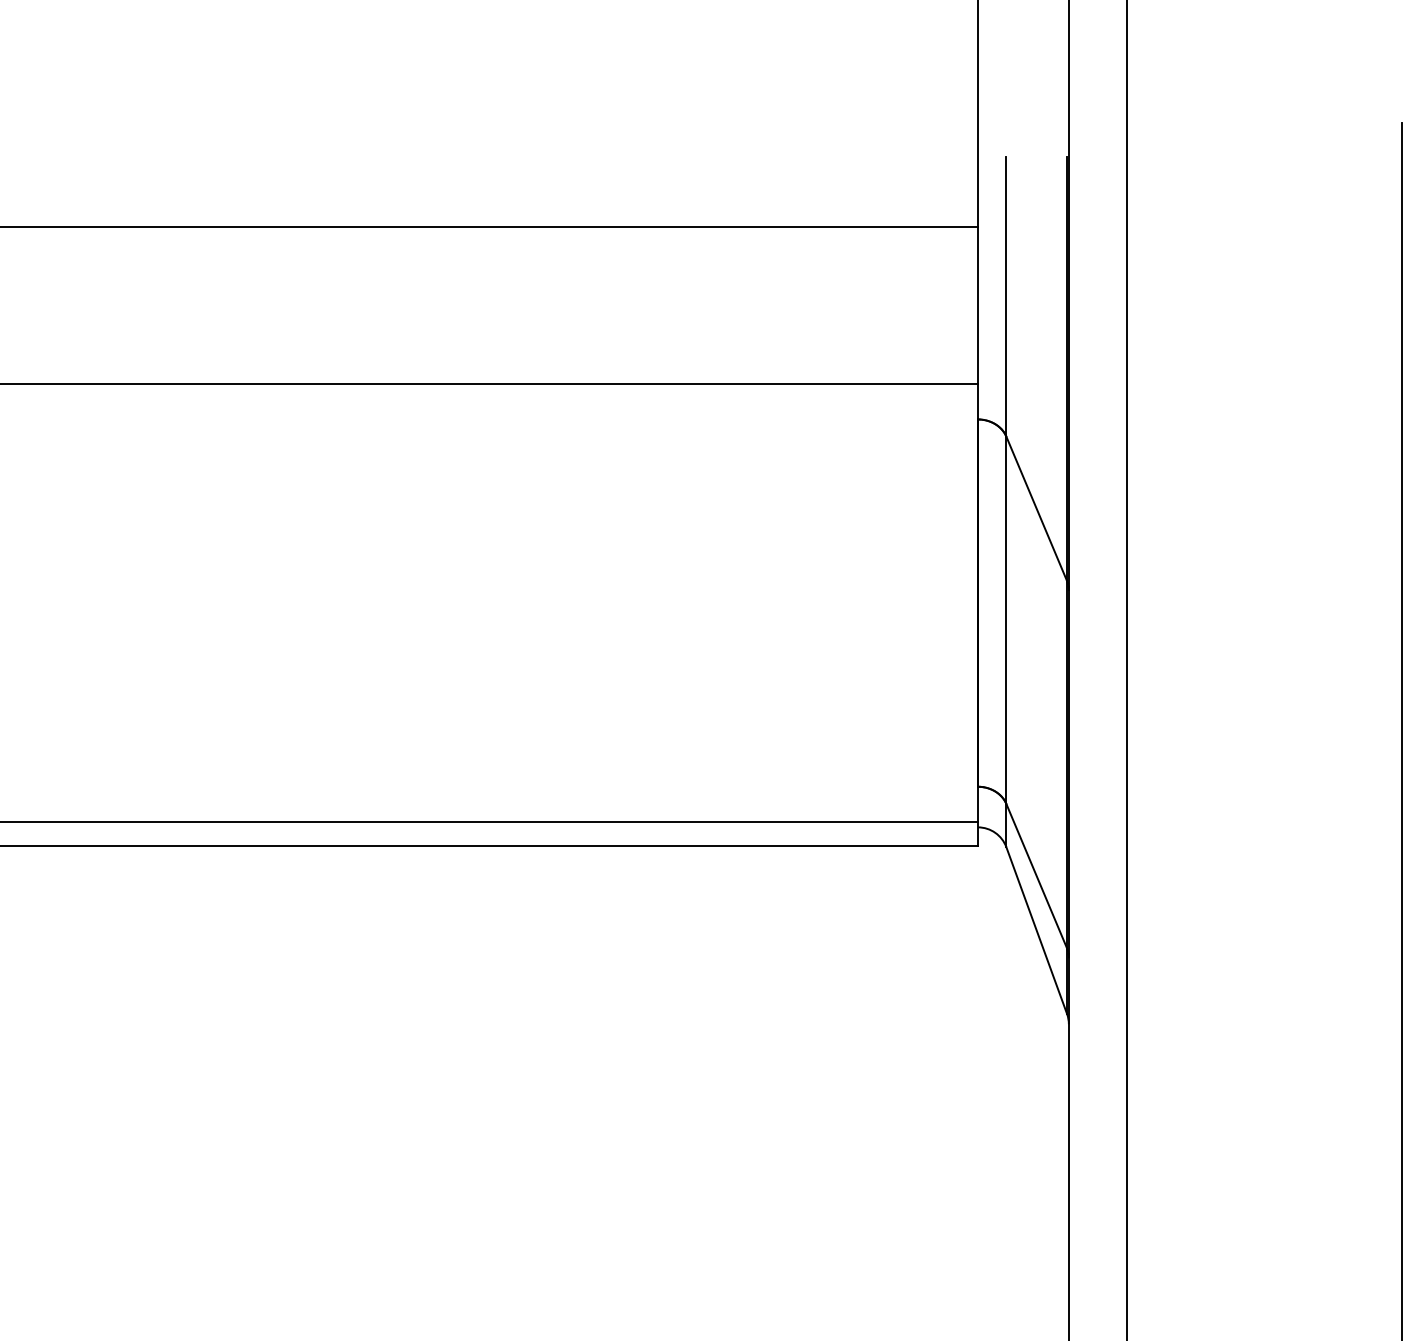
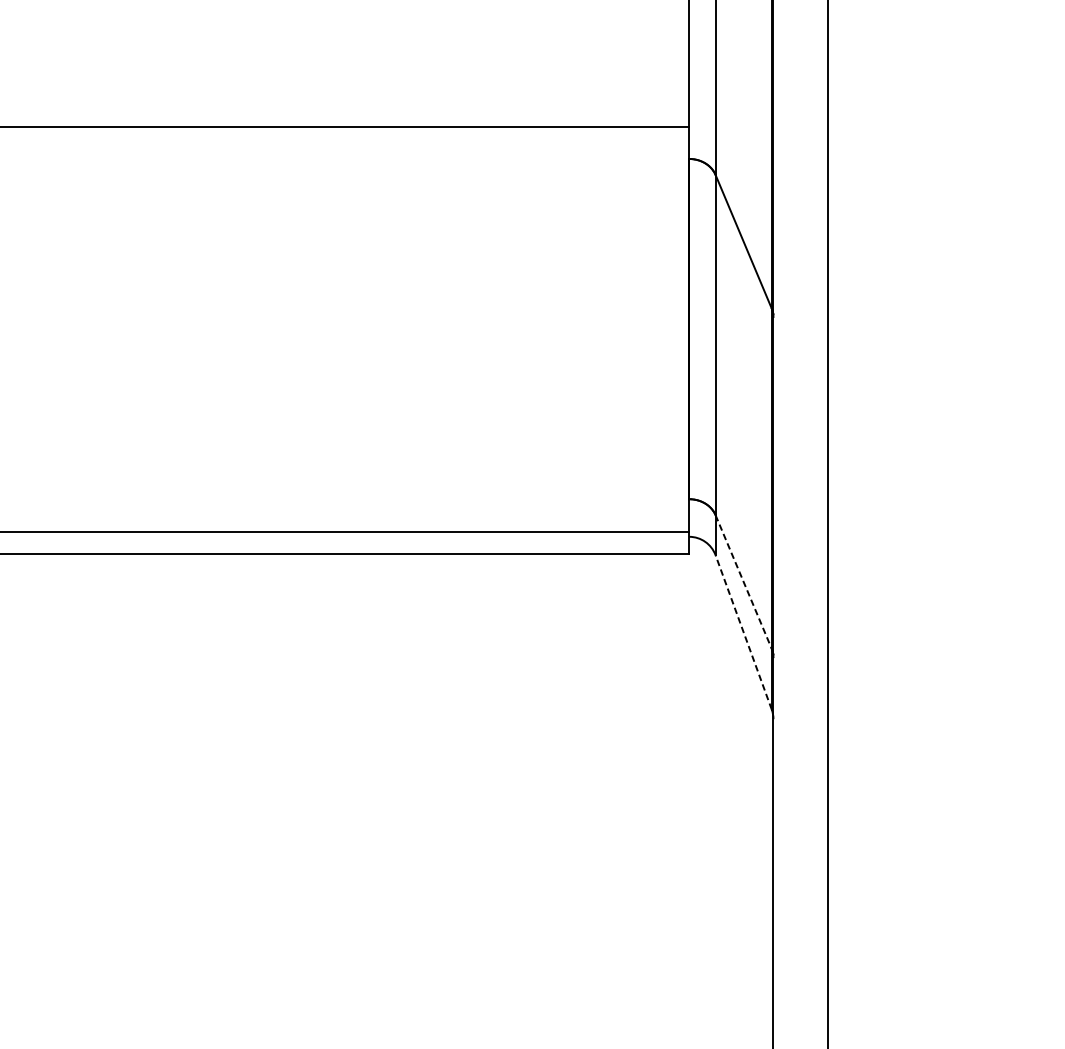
line: (1036, 876) -> (743, 582), solid -> dashed
line: (1036, 930) -> (743, 632), solid -> dashed

